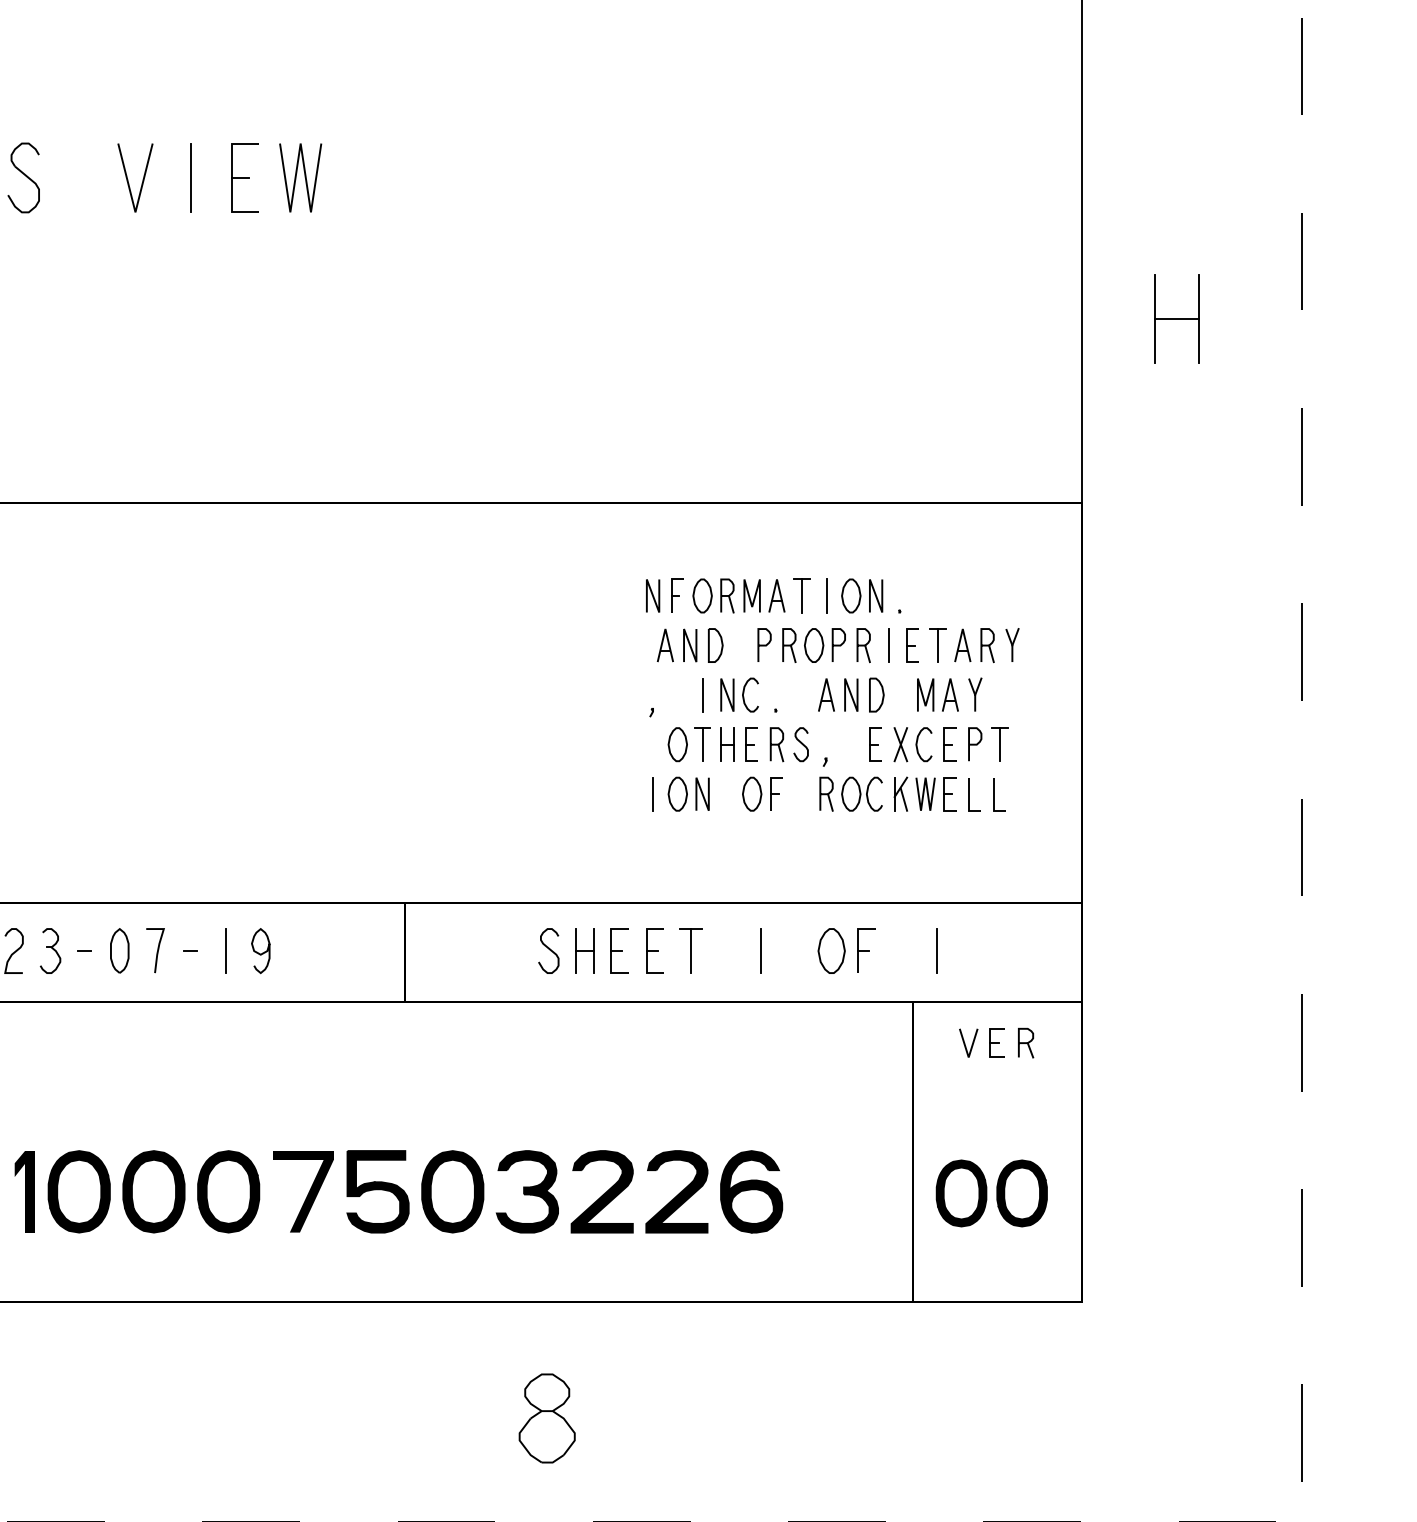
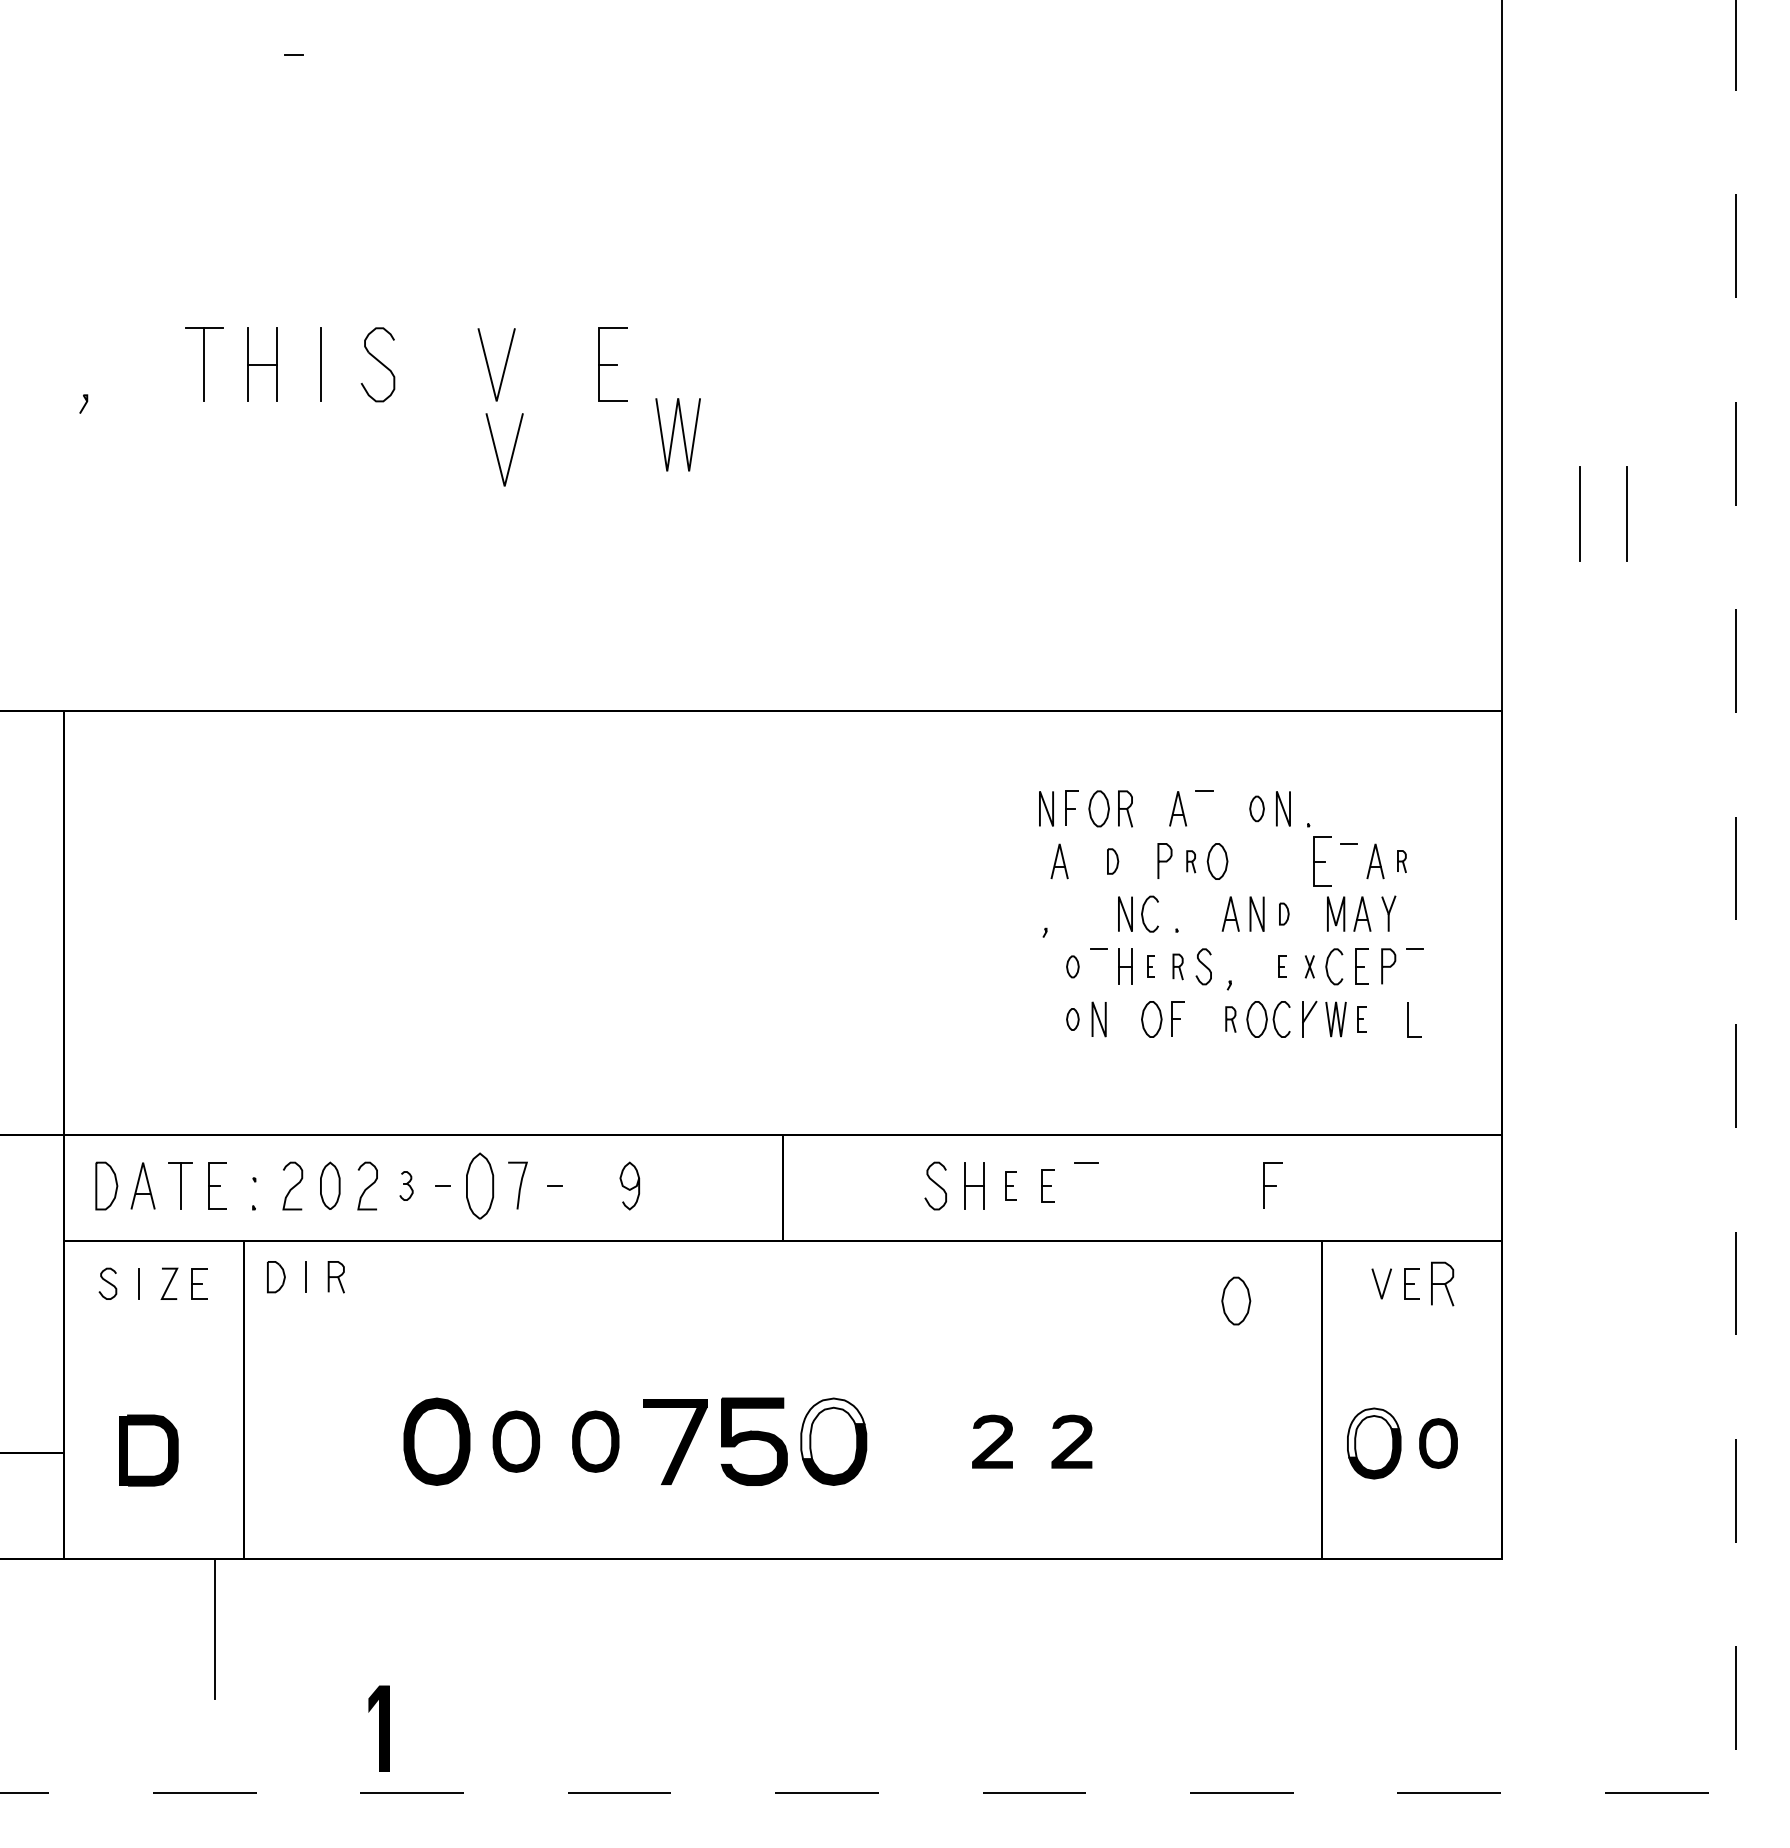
line: (190, 177) -> (555, 364), removed
line: (296, 177) -> (673, 434), moved
line: (136, 260) -> (497, 452), added
line: (1176, 318) -> (1602, 514), removed
line: (750, 595) -> (1149, 808), removed
line: (801, 595) -> (1204, 808), removed
line: (826, 595) -> (1230, 808), removed
part: (850, 595) -> (1256, 808), size x0.7
curve: (838, 644) -> (1243, 860), removed
part: (1012, 644) -> (1428, 860), removed
line: (689, 645) -> (1085, 861), removed
part: (715, 645) -> (1112, 861), size x0.7
part: (788, 645) -> (1190, 861), size x0.6
part: (862, 645) -> (1269, 861), removed
line: (888, 645) -> (1296, 861), removed
part: (912, 645) -> (1322, 861), size x1.4
line: (938, 645) -> (1349, 861), removed
part: (987, 645) -> (1401, 861), size x0.6
line: (702, 694) -> (1099, 913), removed
part: (877, 694) -> (1284, 913), size x0.6
part: (677, 744) -> (1072, 966), size x0.6
line: (702, 744) -> (1099, 966), removed
part: (750, 744) -> (1150, 966), size x0.6
part: (776, 744) -> (1177, 966), size x0.7
part: (875, 744) -> (1282, 966), size x0.6
part: (900, 744) -> (1309, 966), size x0.6
line: (1000, 744) -> (1415, 966), removed
line: (653, 794) -> (1046, 1019), removed
part: (677, 794) -> (1072, 1019), size x0.6
part: (826, 794) -> (1230, 1019), size x0.7
part: (949, 794) -> (1361, 1019), size x0.7
line: (969, 794) -> (1382, 1019), removed
line: (903, 799) -> (1312, 1025), removed
part: (50, 950) -> (406, 1185), size x0.6
part: (119, 950) -> (479, 1185), size x1.4
line: (225, 950) -> (592, 1185), removed
part: (619, 950) -> (1010, 1185), size x0.6
part: (654, 950) -> (1048, 1185), size x0.7
line: (690, 950) -> (1086, 1185), removed
line: (761, 950) -> (1161, 1185), removed
part: (831, 950) -> (1236, 1300), moved
line: (937, 950) -> (1348, 1185), removed
part: (1025, 1042) -> (1442, 1283), size x1.4
fill: (451, 1179) -> (832, 1428), removed
fill: (960, 1183) -> (1373, 1432), removed
part: (24, 1191) -> (378, 1728), moved
part: (154, 1191) -> (516, 1441), size x0.7
part: (228, 1191) -> (595, 1441), size x0.7
part: (526, 1191) -> (912, 1441), removed
part: (602, 1191) -> (992, 1441), size x0.6
part: (676, 1191) -> (1071, 1441), size x0.6
part: (750, 1191) -> (1150, 1441), removed
part: (1022, 1193) -> (1438, 1443), size x0.7
part: (546, 1418) -> (933, 1682), removed

